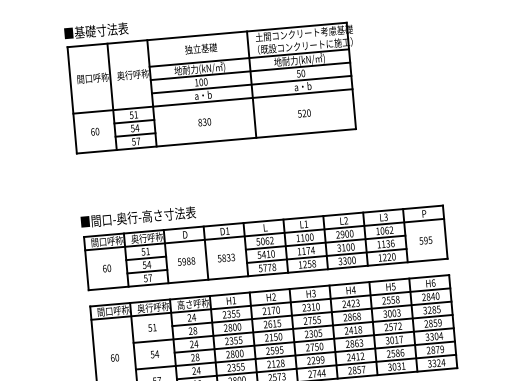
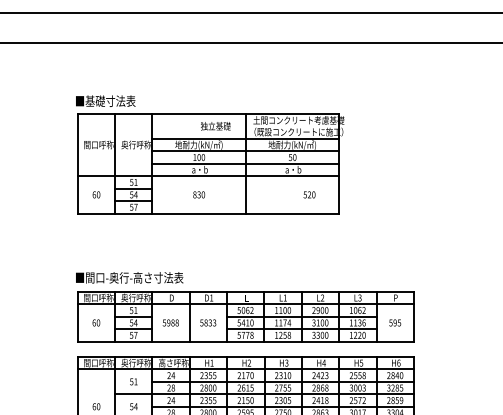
text: (200, 49) -> (215, 126), moved
text: (304, 113) -> (309, 194), moved

